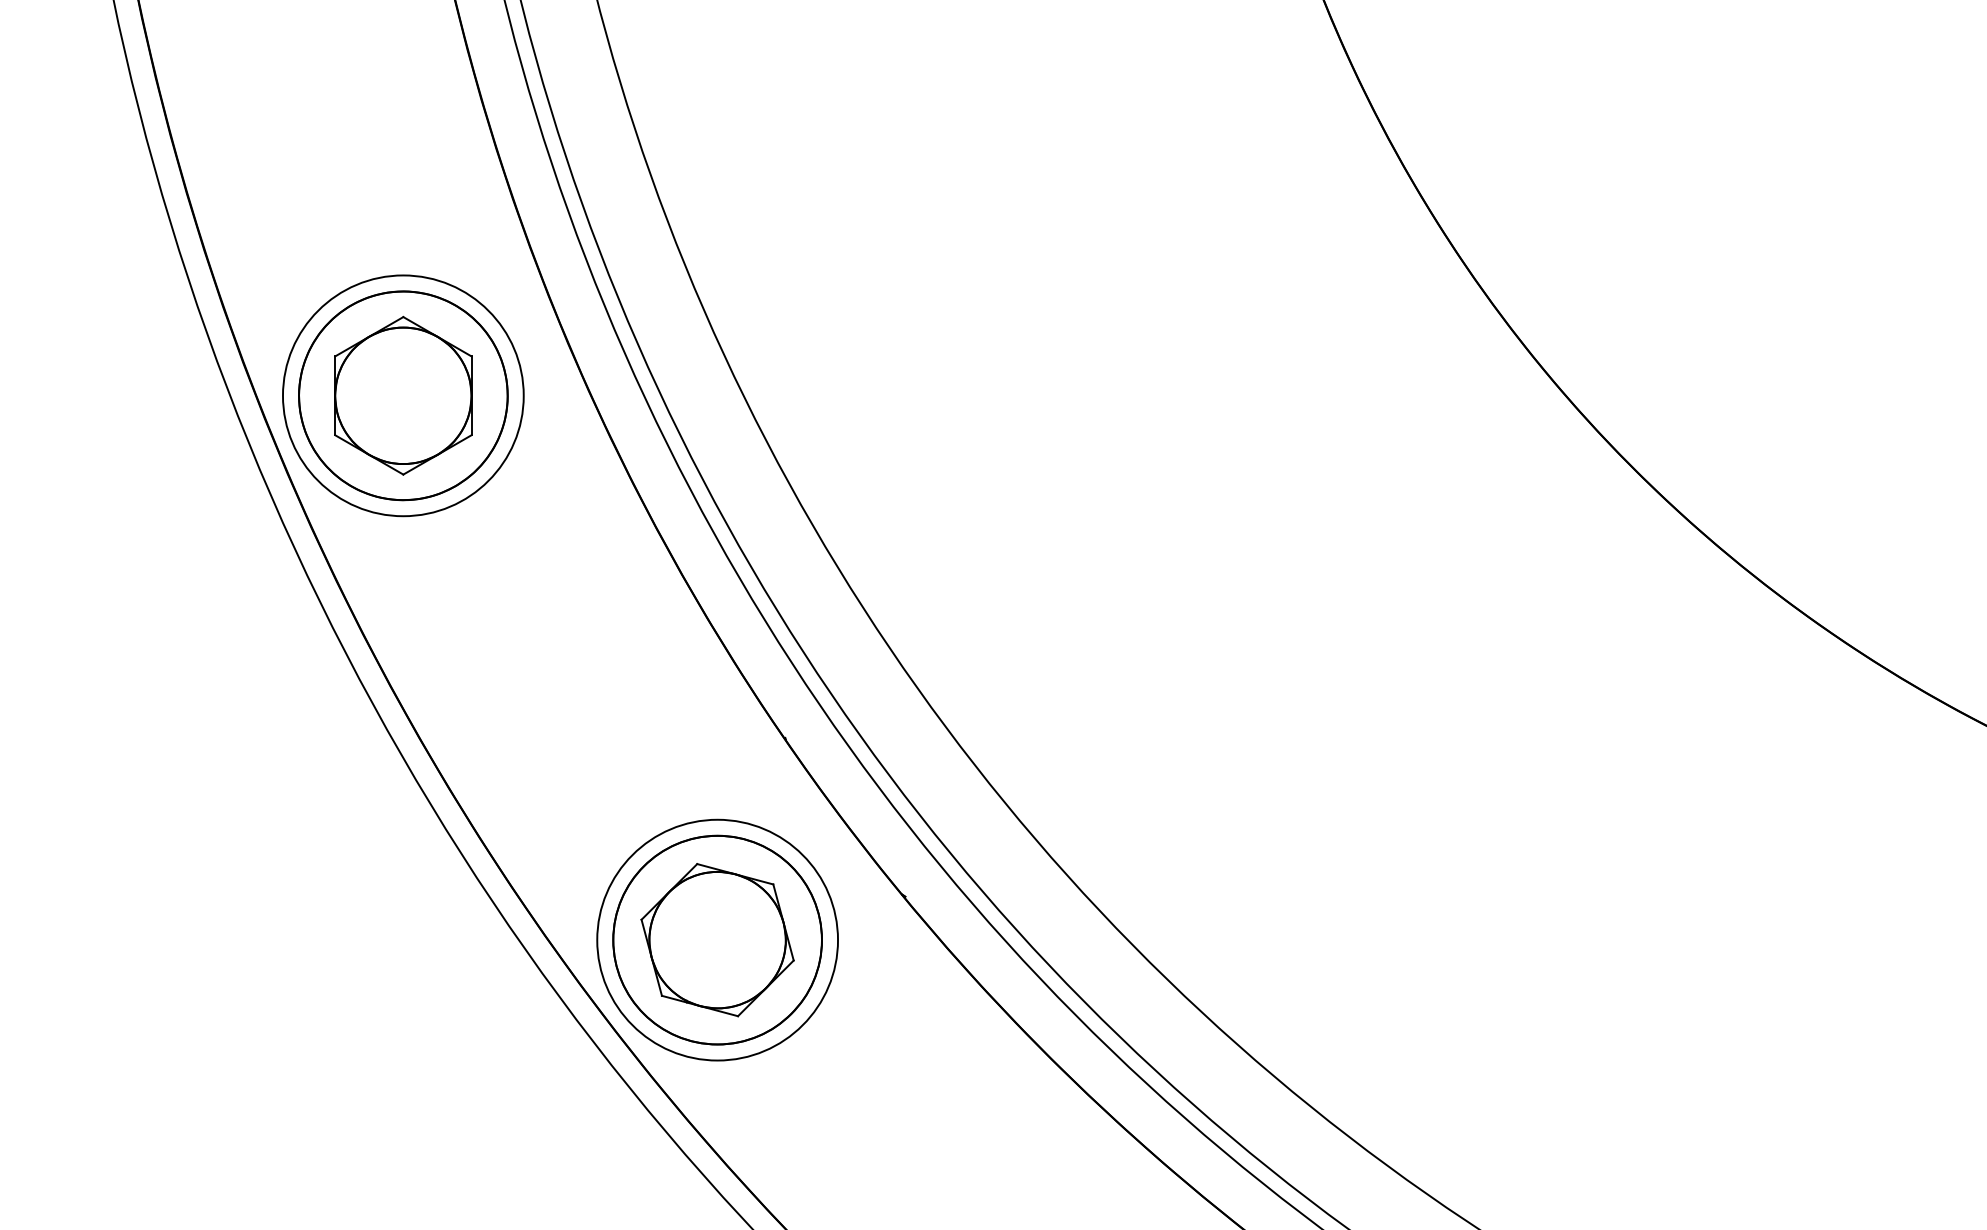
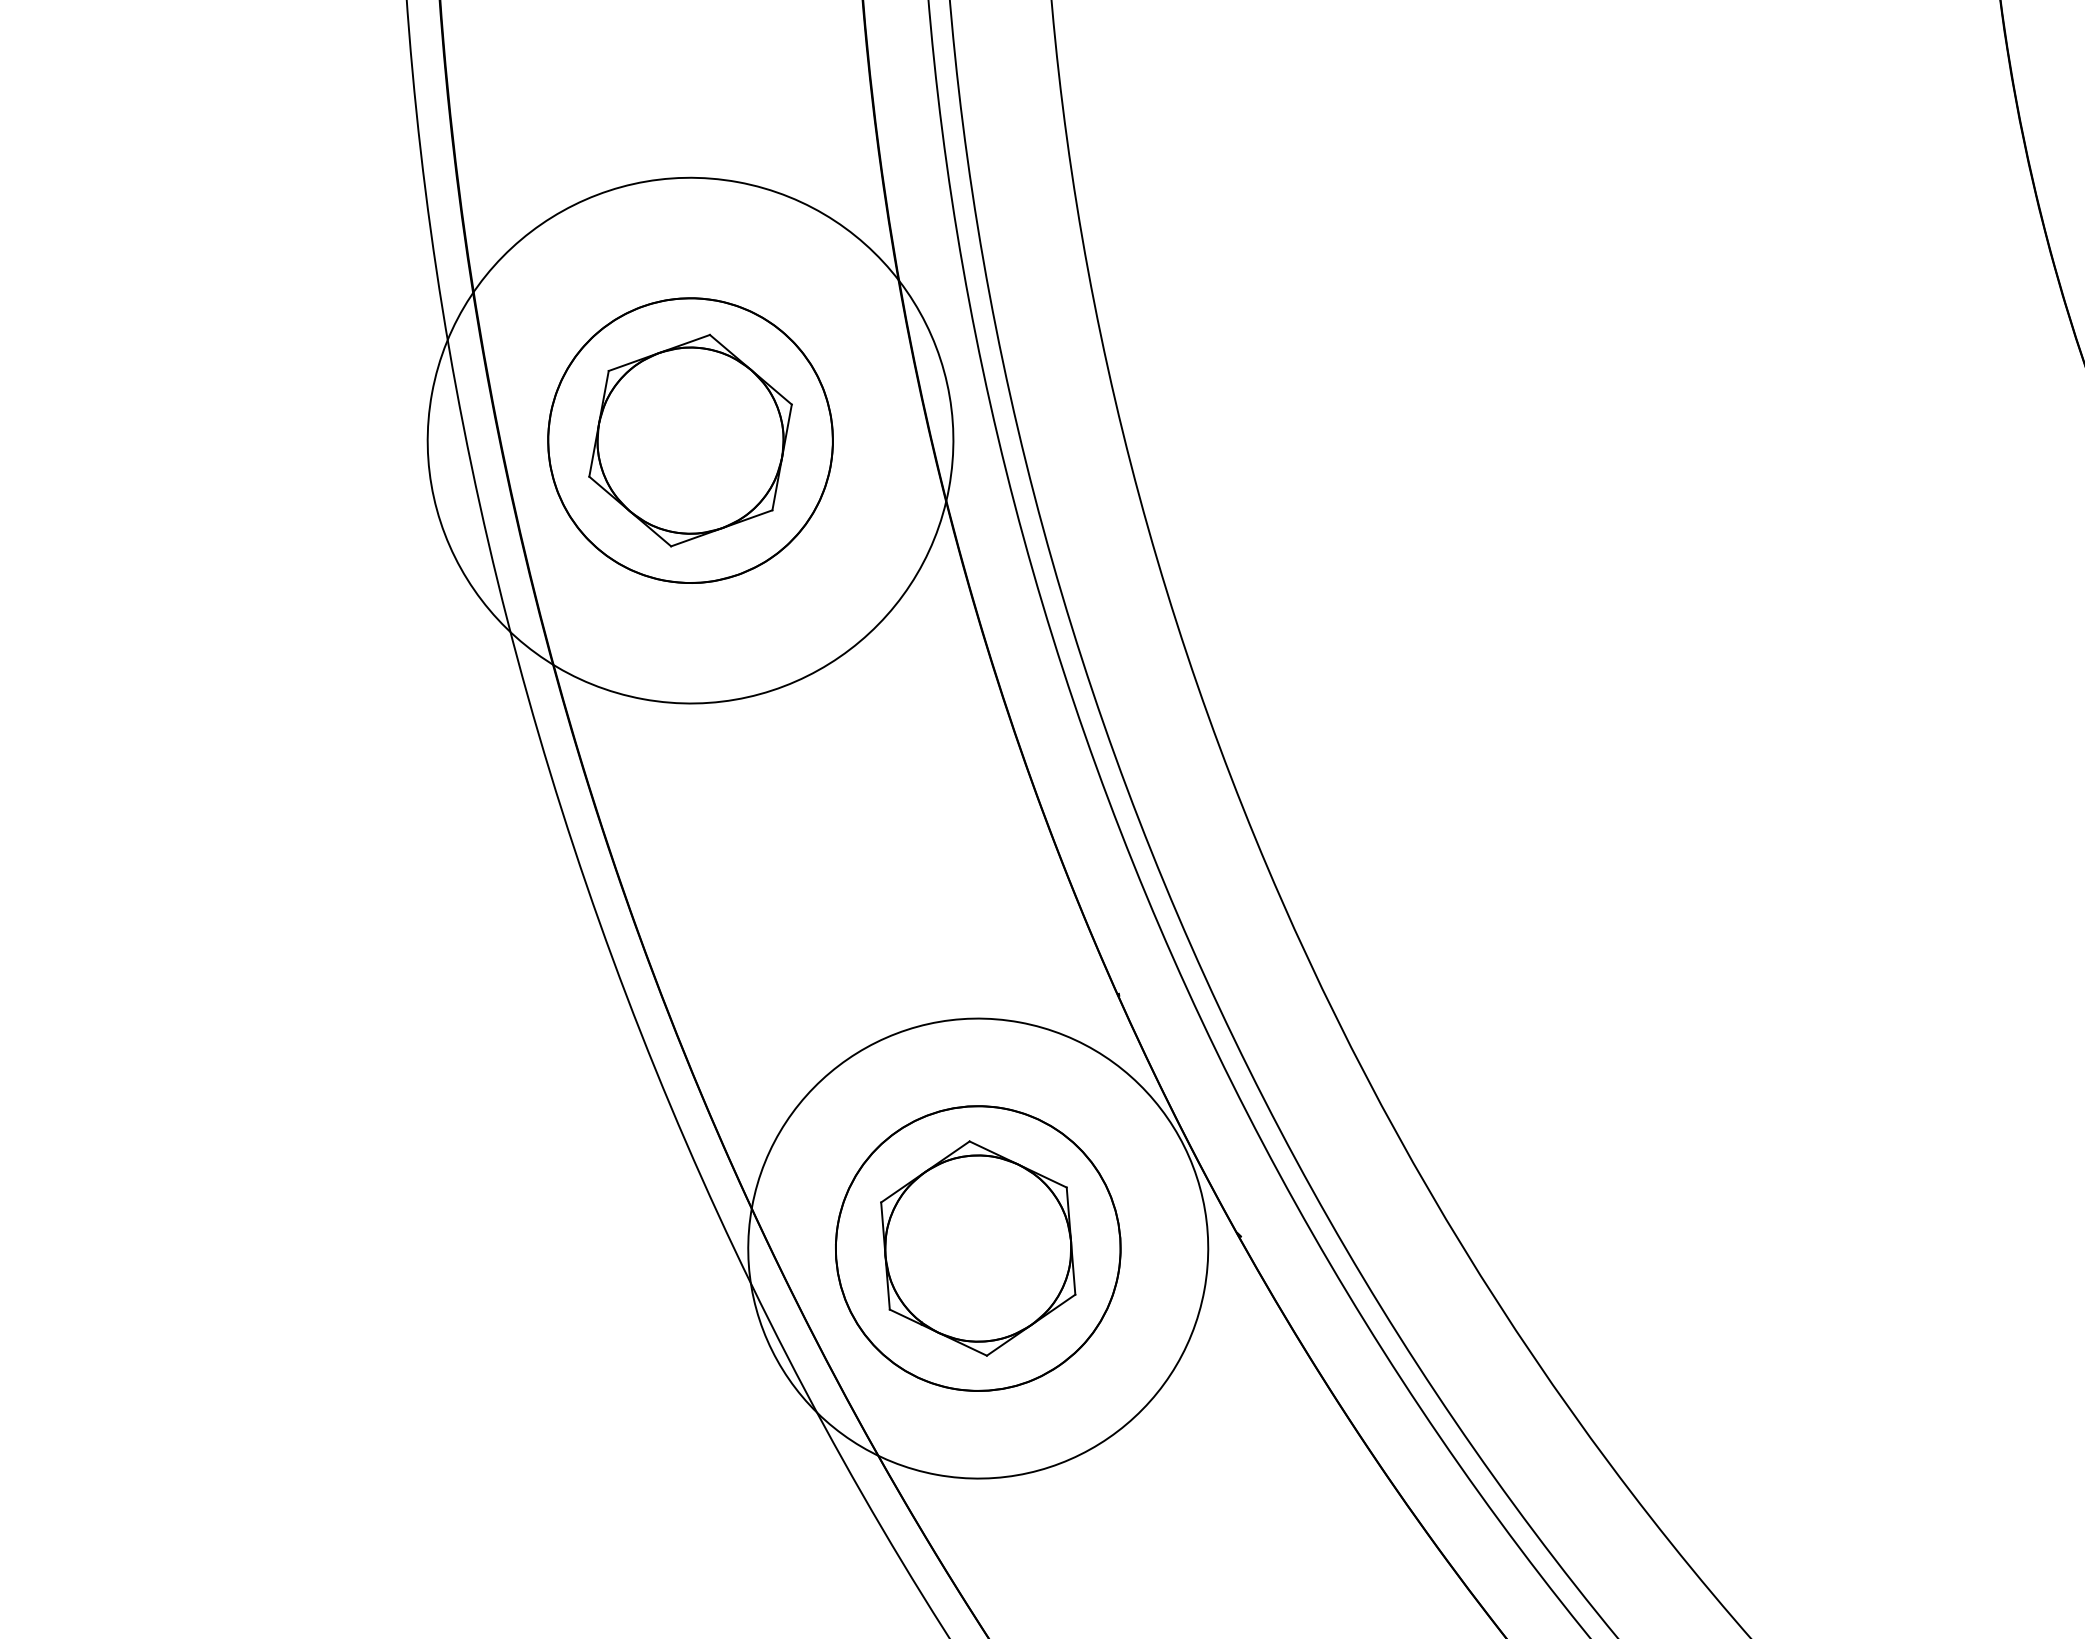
circle: (402, 395) -> (689, 439), size x1.6
circle: (717, 939) -> (978, 1247), size x1.4

